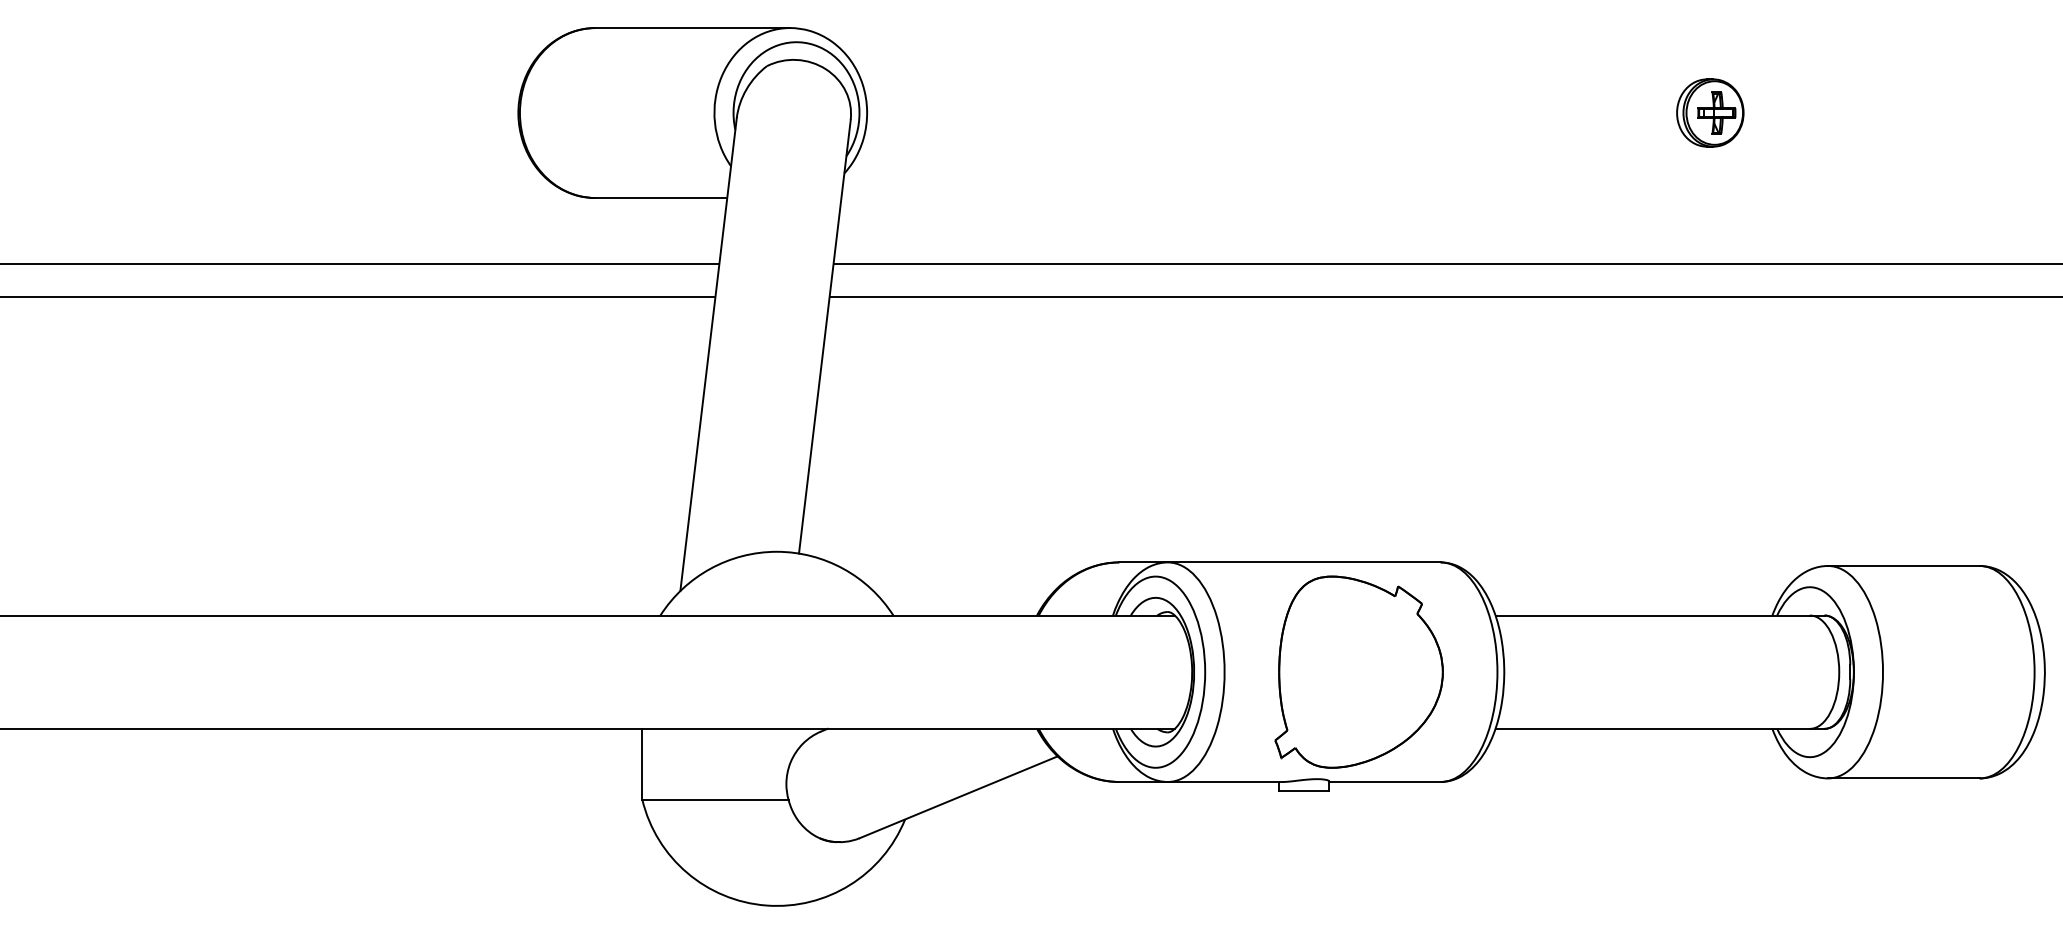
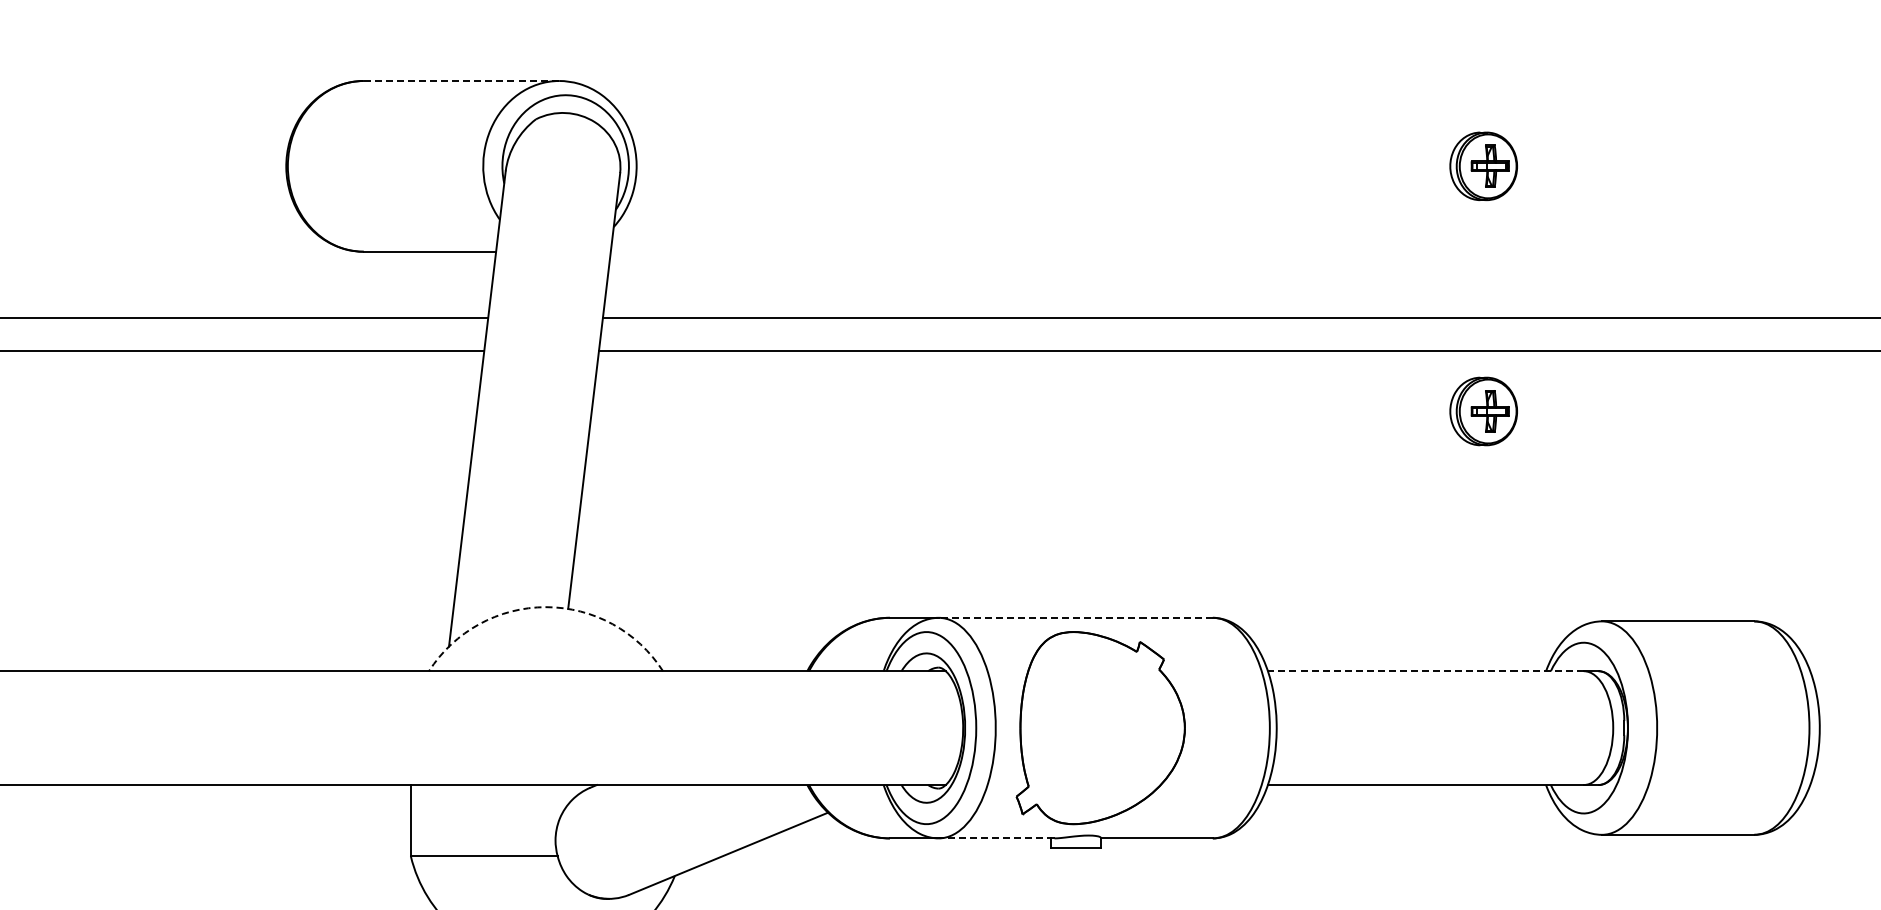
line: (693, 28) -> (462, 81), solid -> dashed
part: (1710, 356) -> (1483, 410), added
arc: (776, 551) -> (545, 606), solid -> dashed
line: (1303, 562) -> (1075, 617), solid -> dashed
line: (1652, 615) -> (1425, 671), solid -> dashed
part: (1358, 671) -> (1100, 727), moved
line: (1225, 781) -> (996, 837), solid -> dashed

